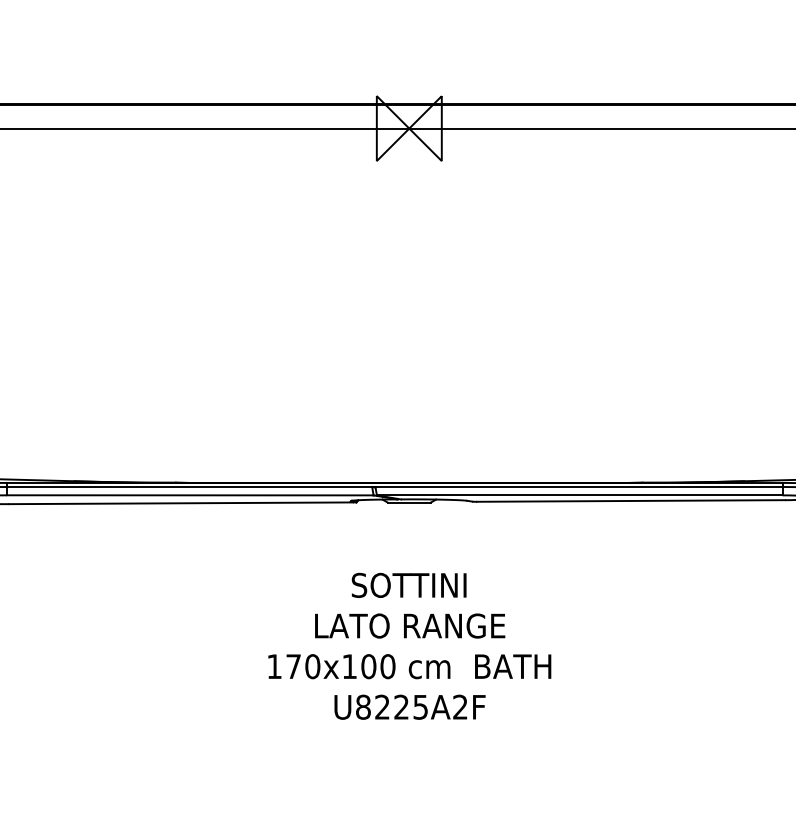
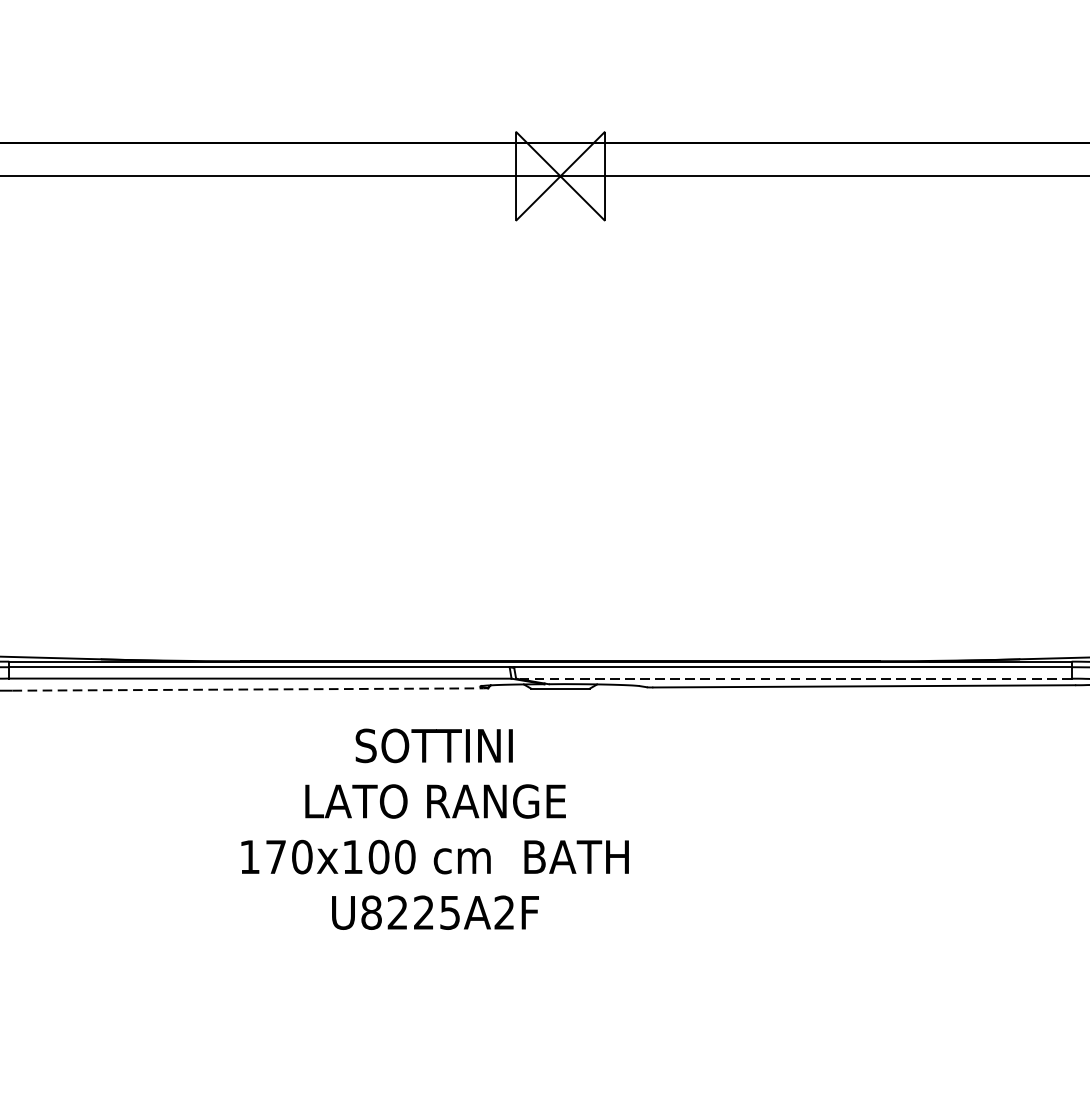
line: (579, 495) -> (793, 678), solid -> dashed
line: (181, 503) -> (248, 689), solid -> dashed
text: (409, 645) -> (434, 828), moved

